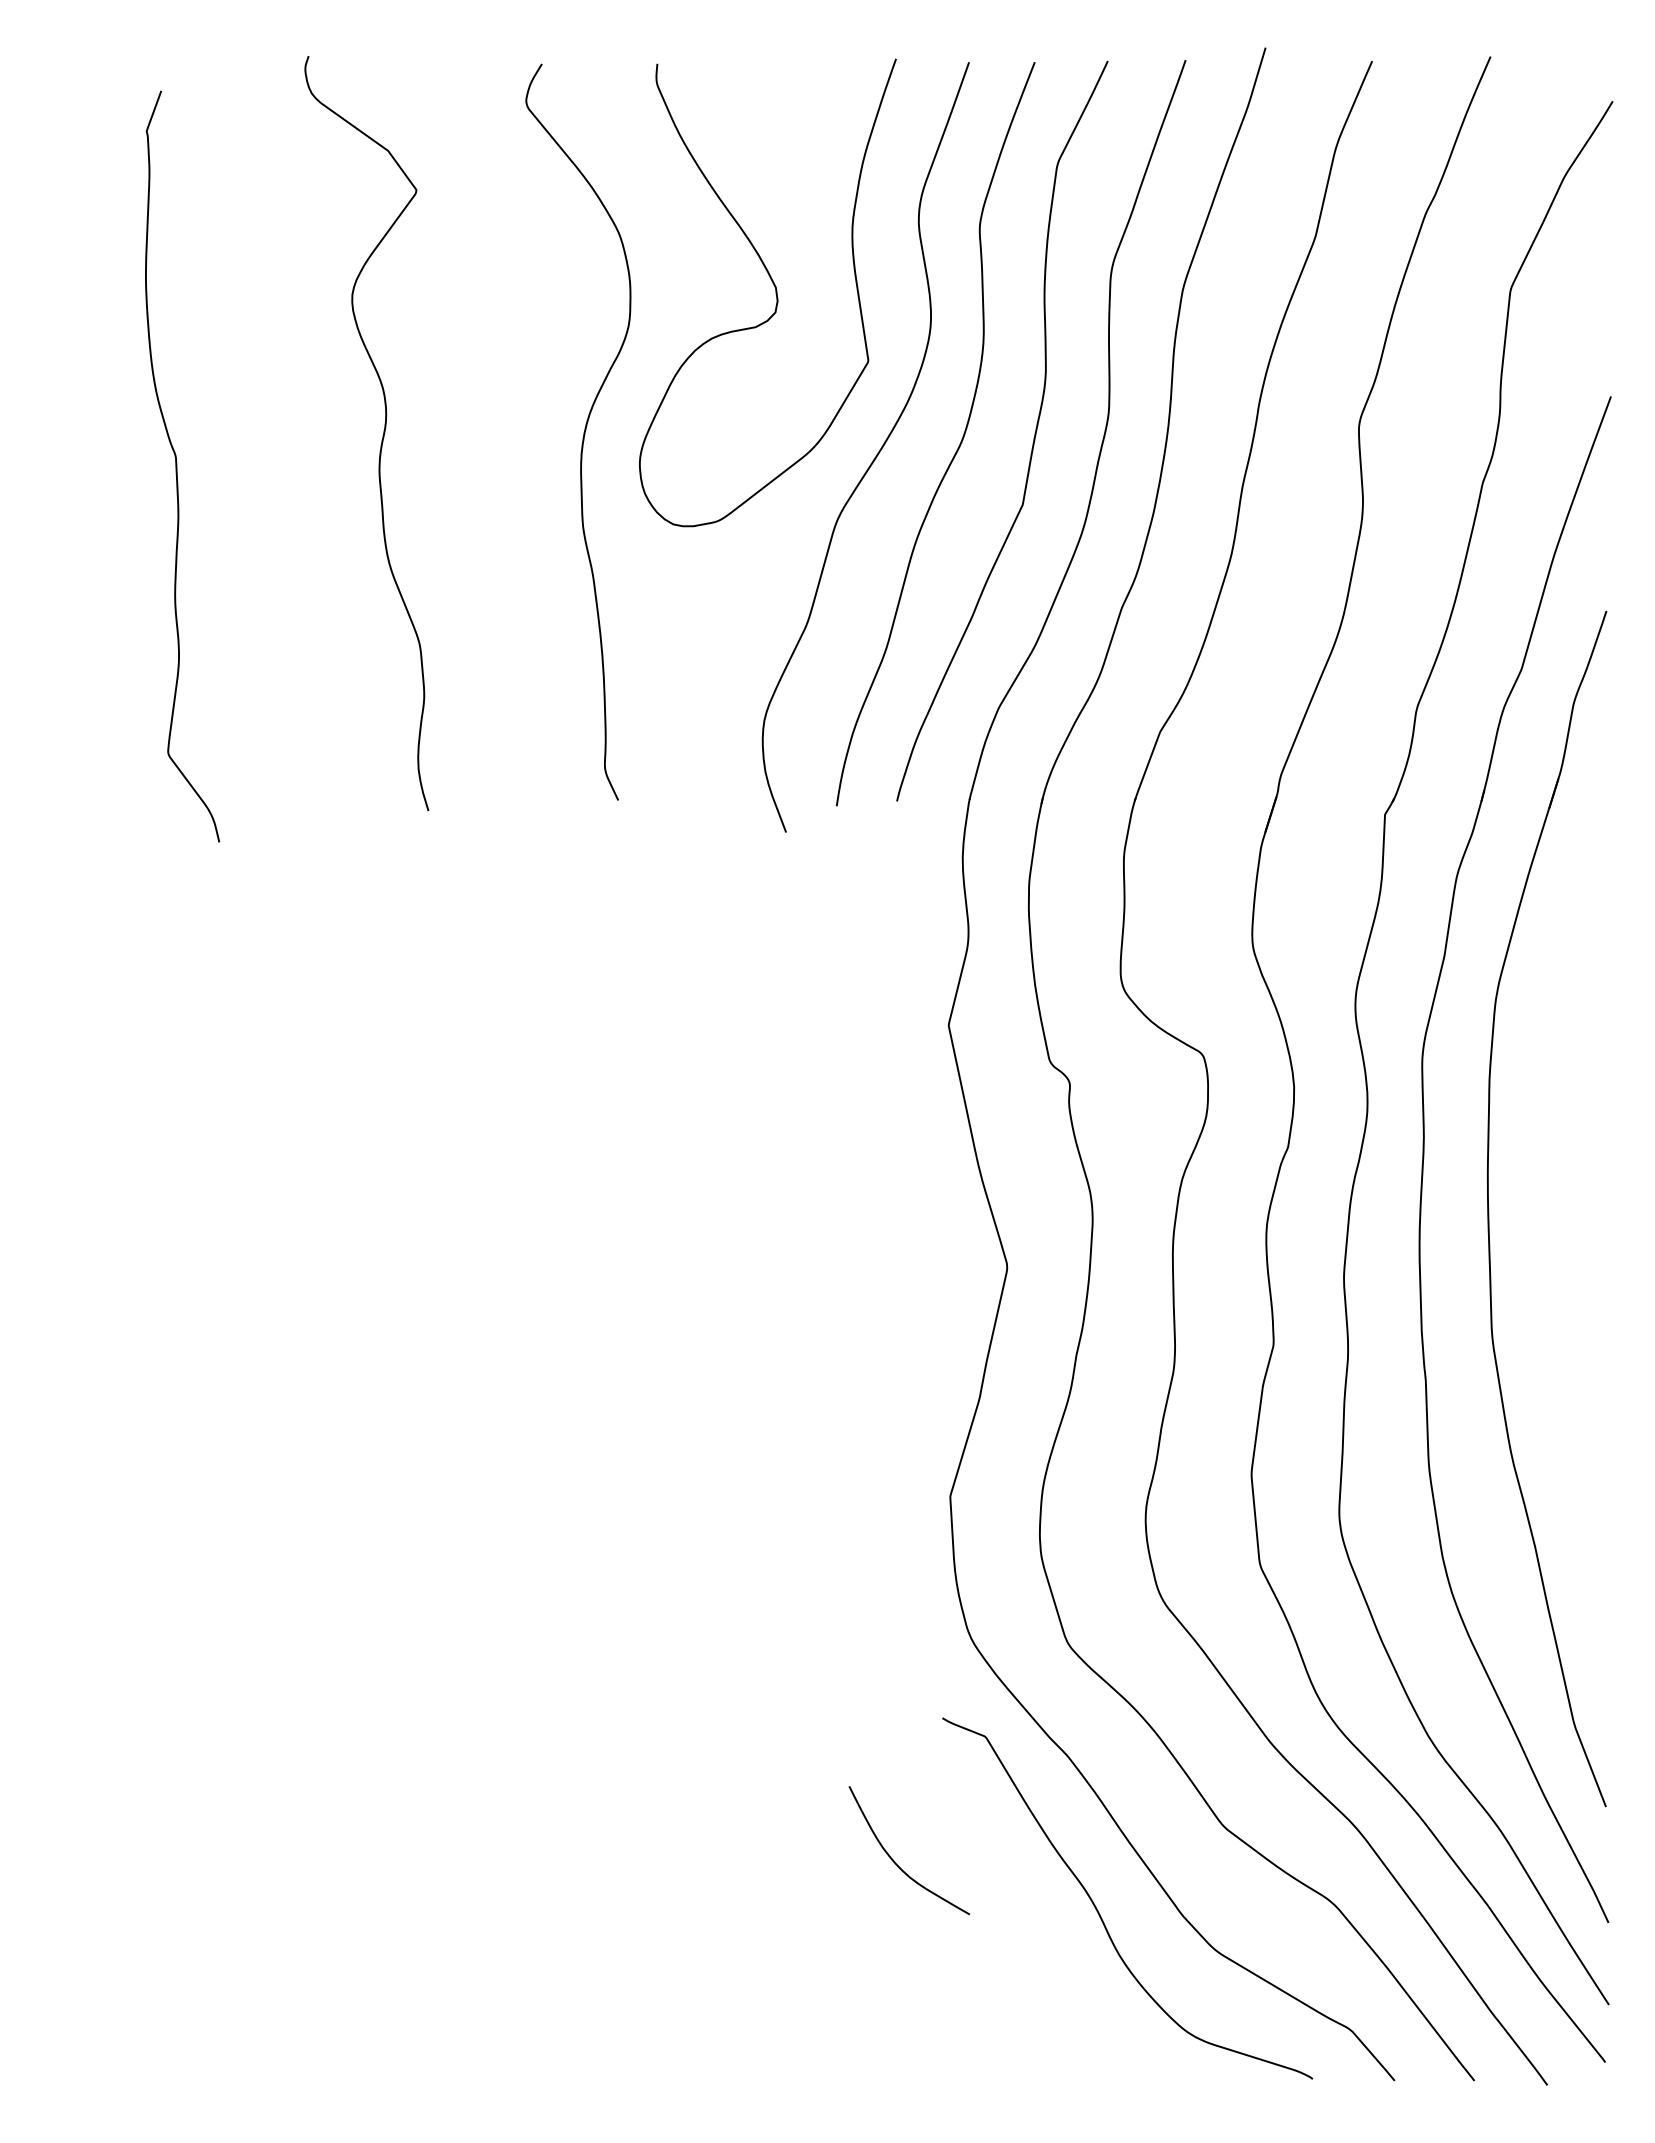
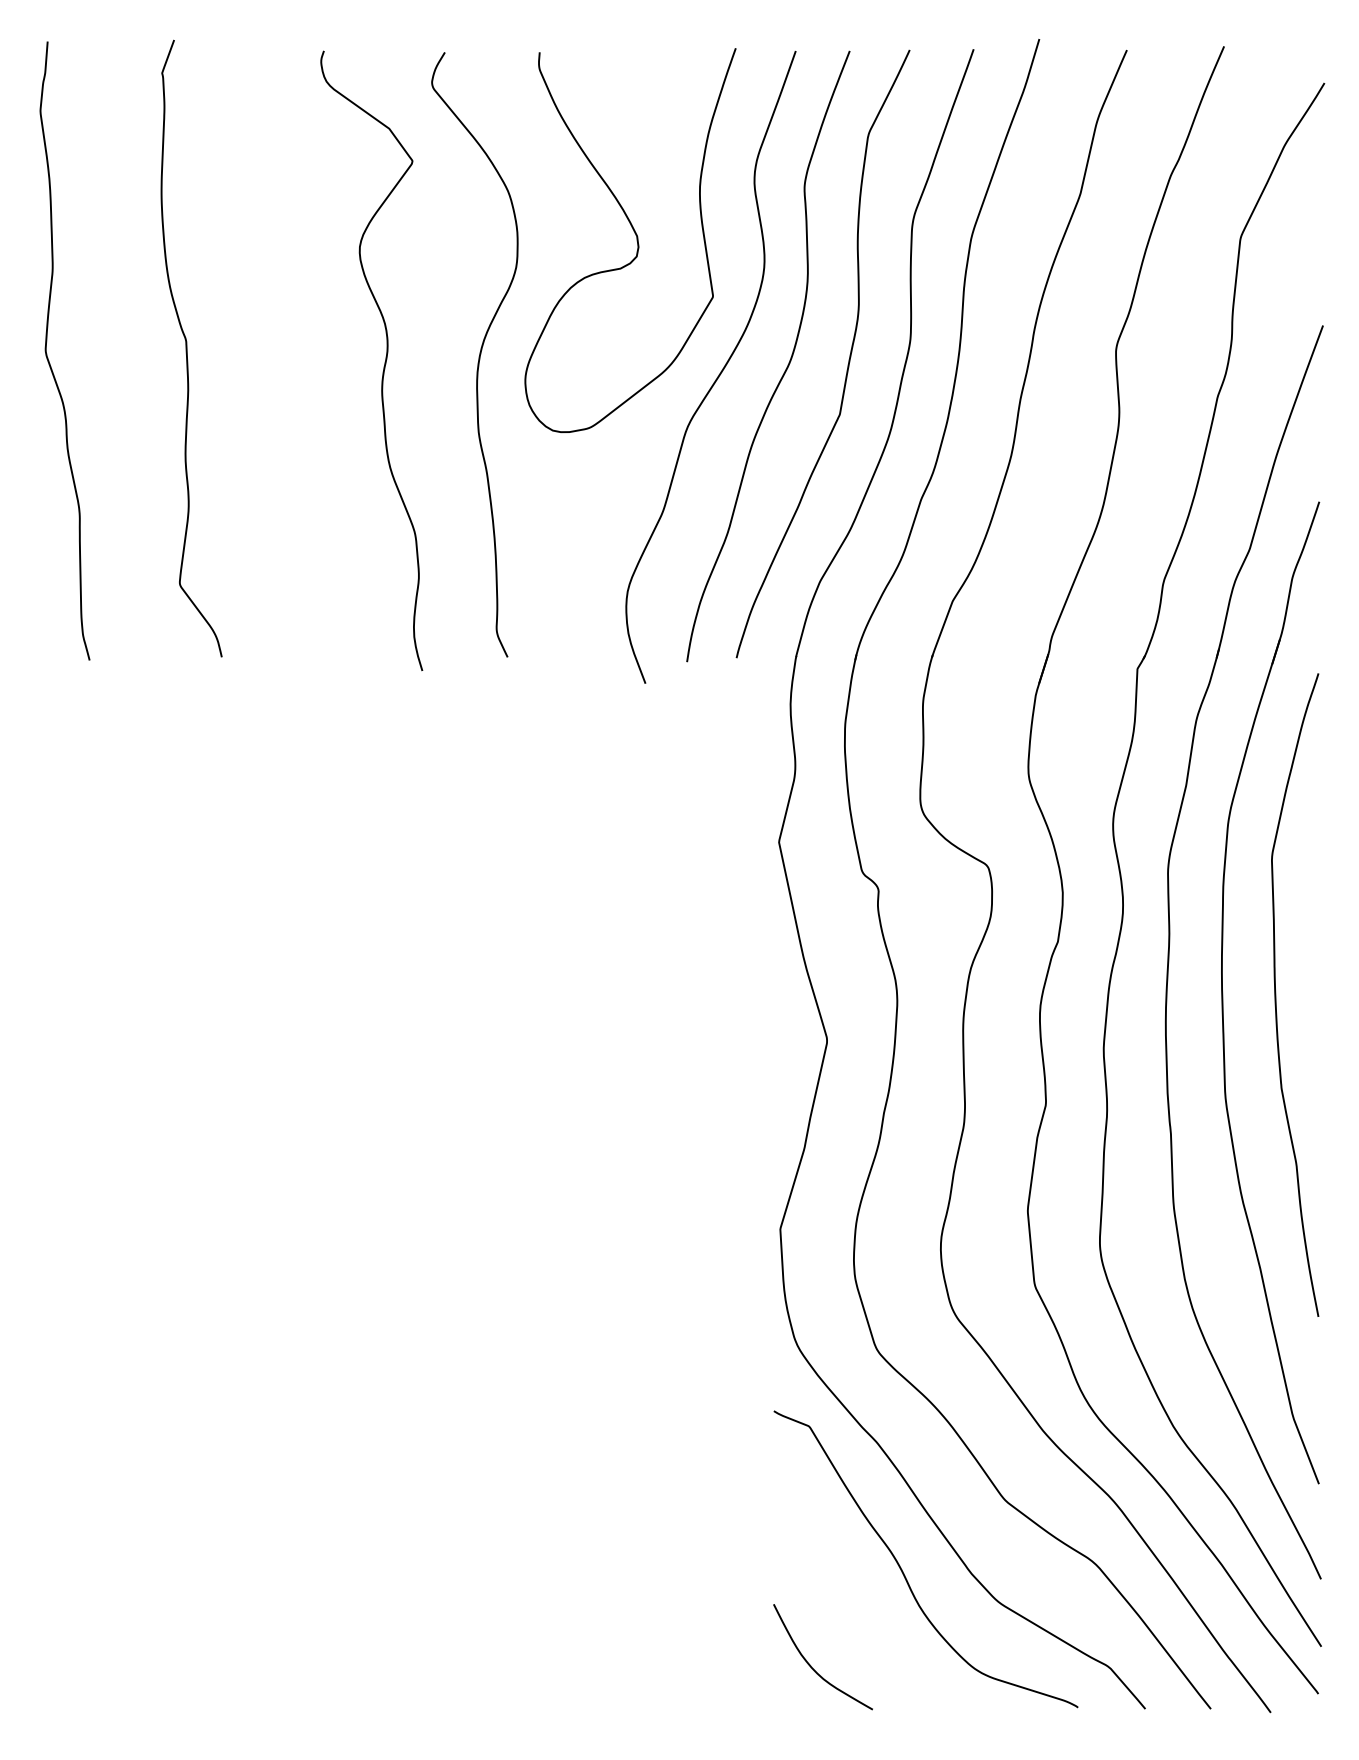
curve: (57, 429) -> (47, 352), added
curve: (382, 435) -> (384, 362), moved
curve: (177, 466) -> (187, 348), moved
curve: (1553, 1211) -> (1275, 994), added
curve: (895, 1861) -> (811, 1666), moved

